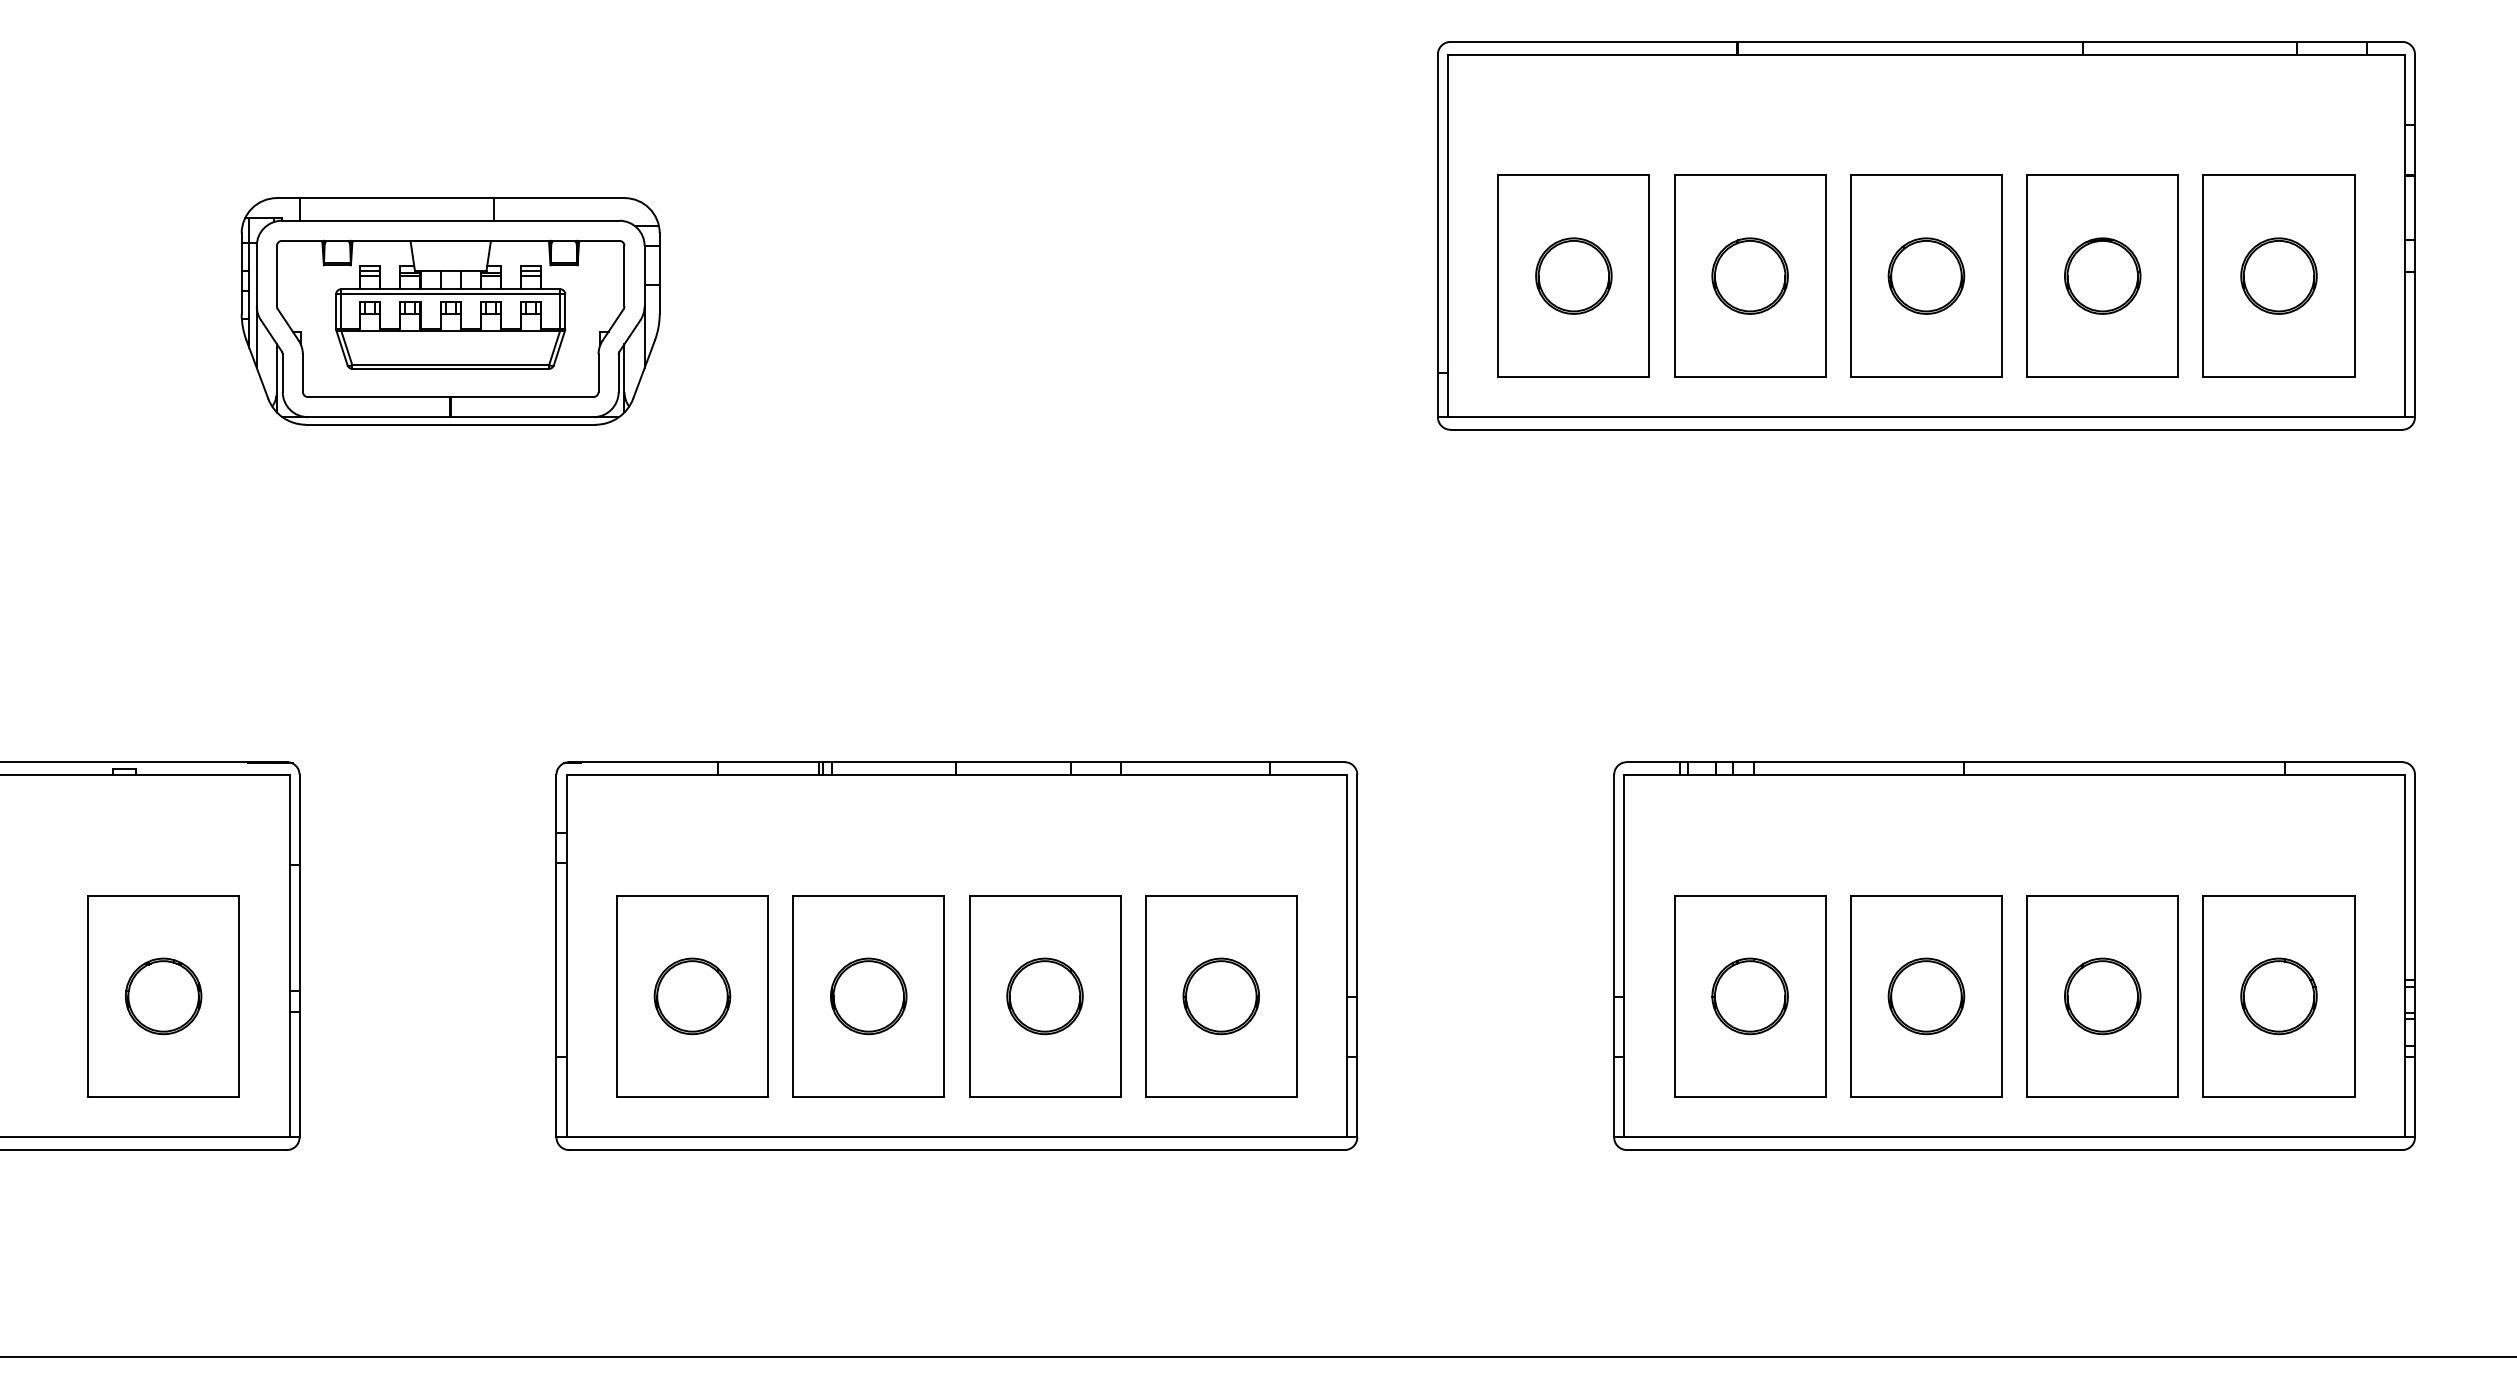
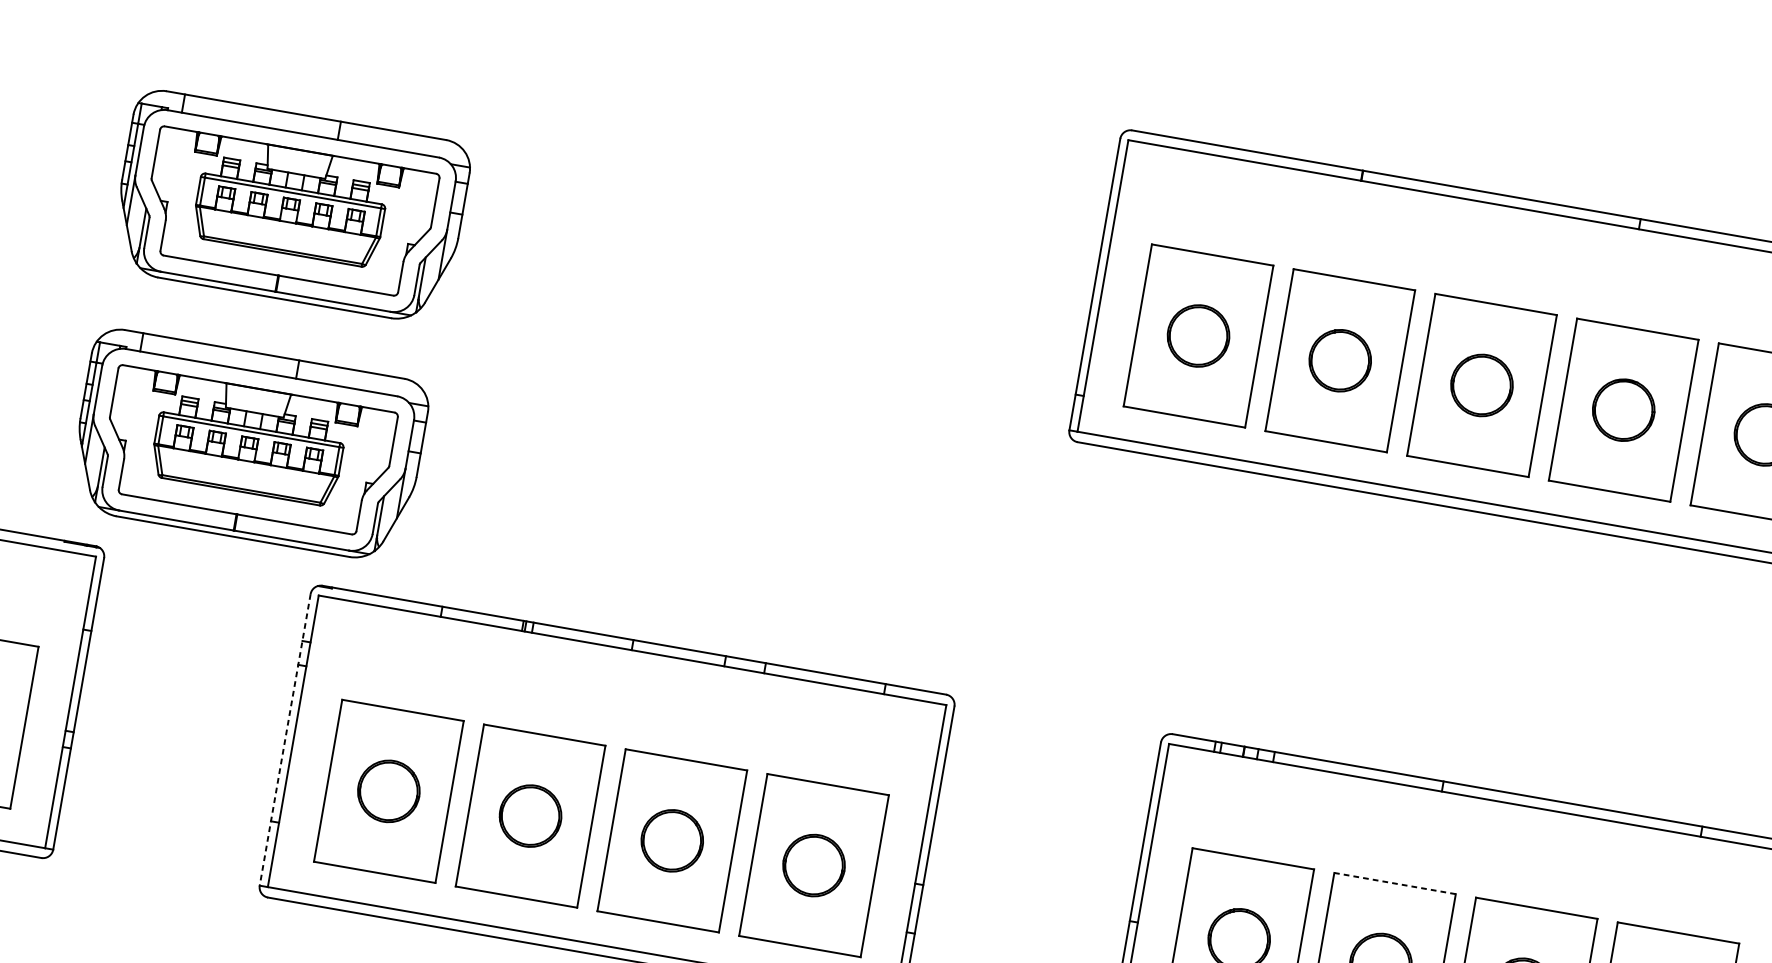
part: (450, 608) -> (248, 445), added
line: (1926, 895) -> (1395, 883), solid -> dashed
line: (556, 956) -> (285, 740), solid -> dashed

